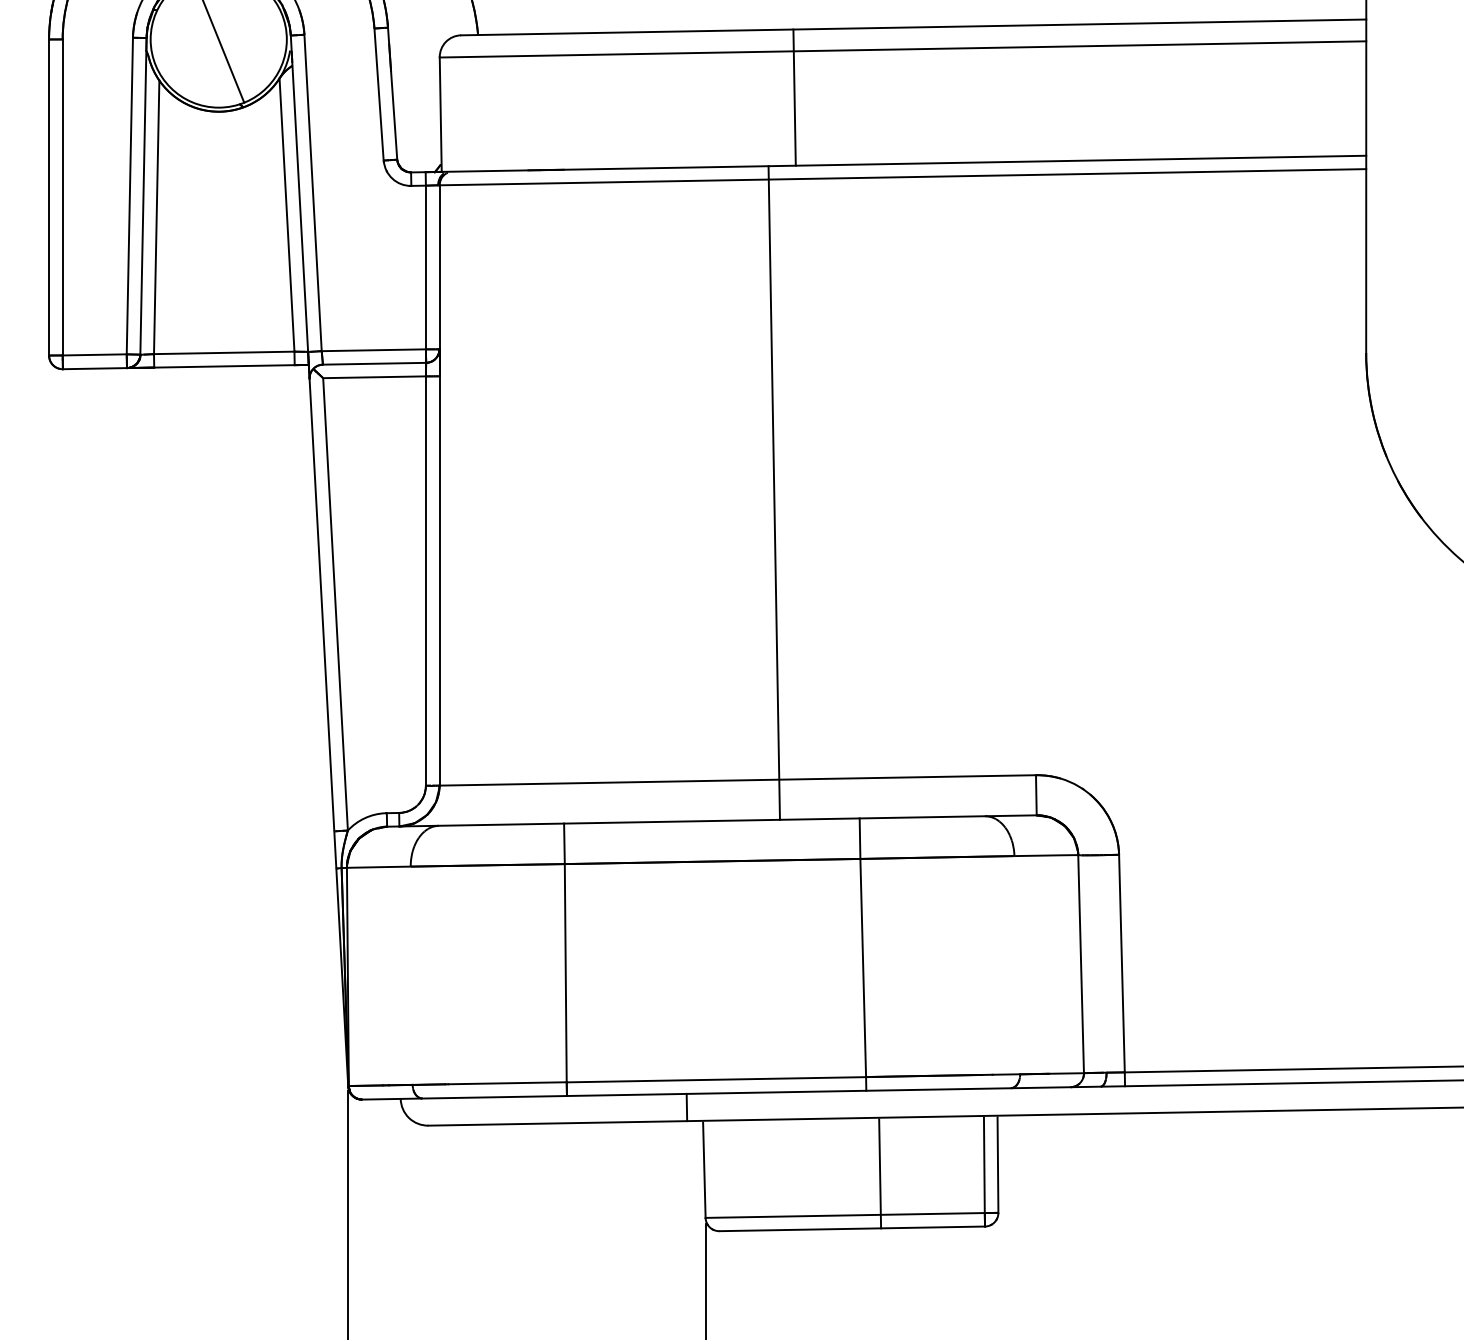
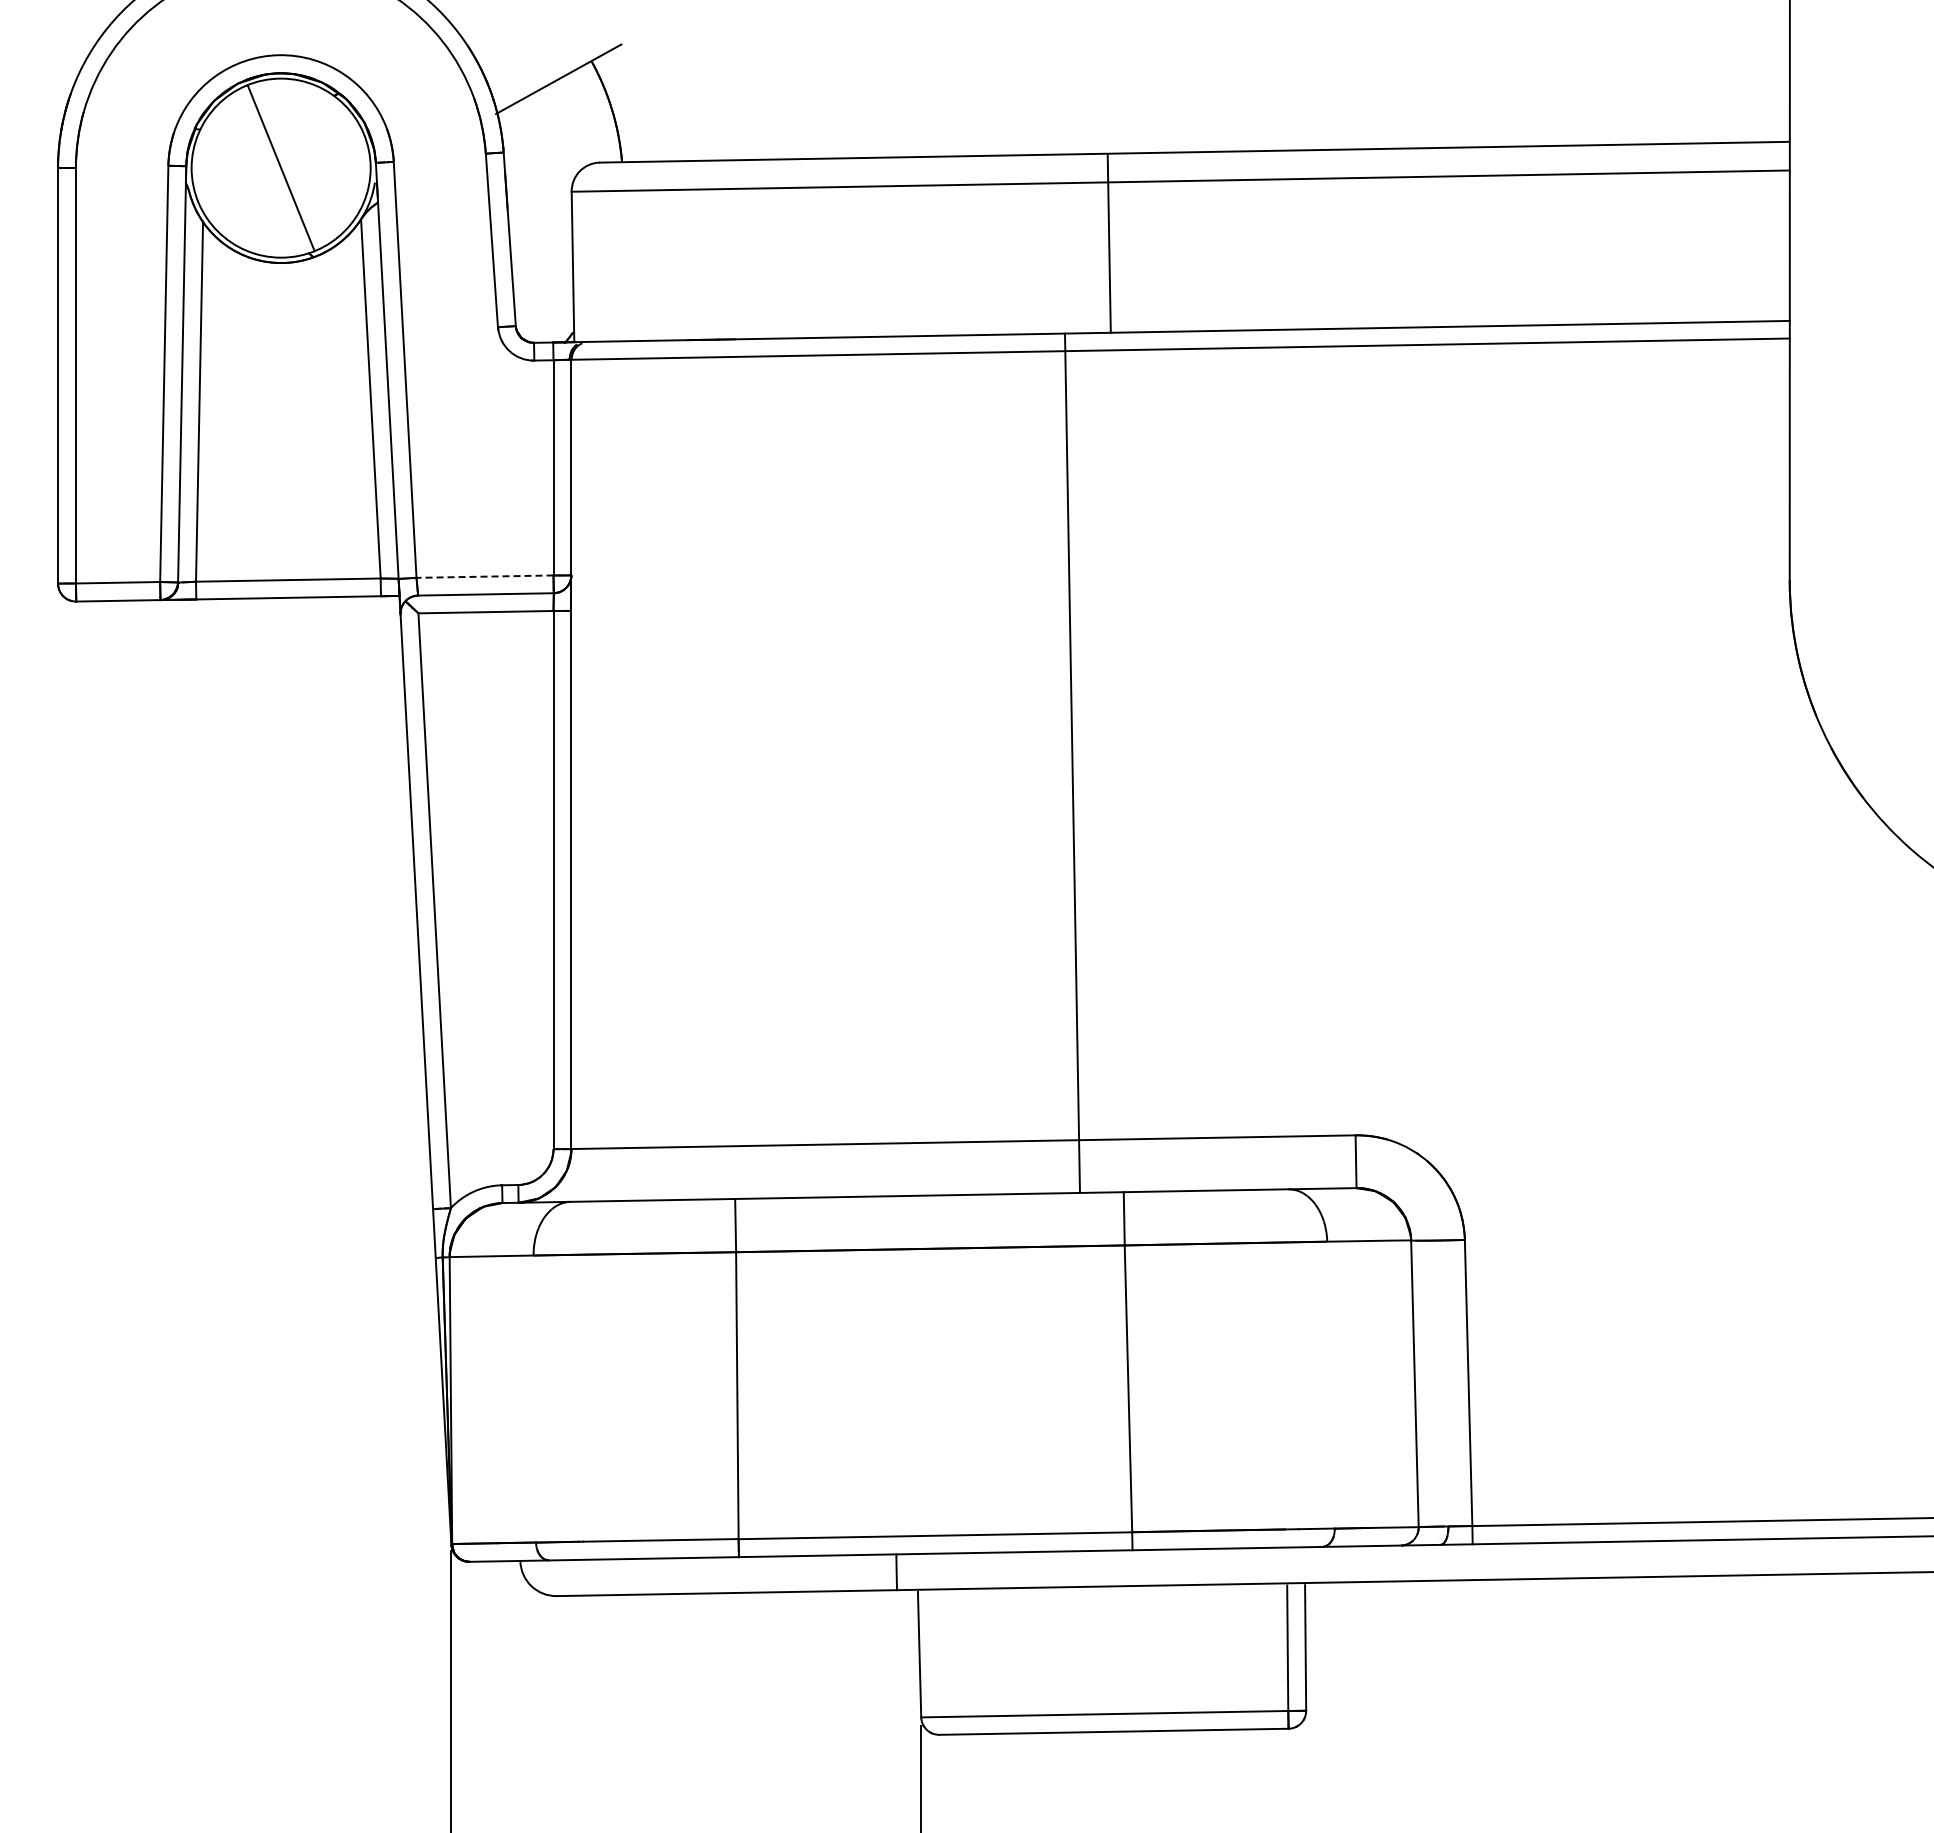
line: (794, 97) -> (1108, 243), moved
line: (374, 350) -> (485, 576), solid -> dashed
line: (774, 493) -> (1072, 763), moved
line: (879, 1173) -> (1150, 1659), removed

